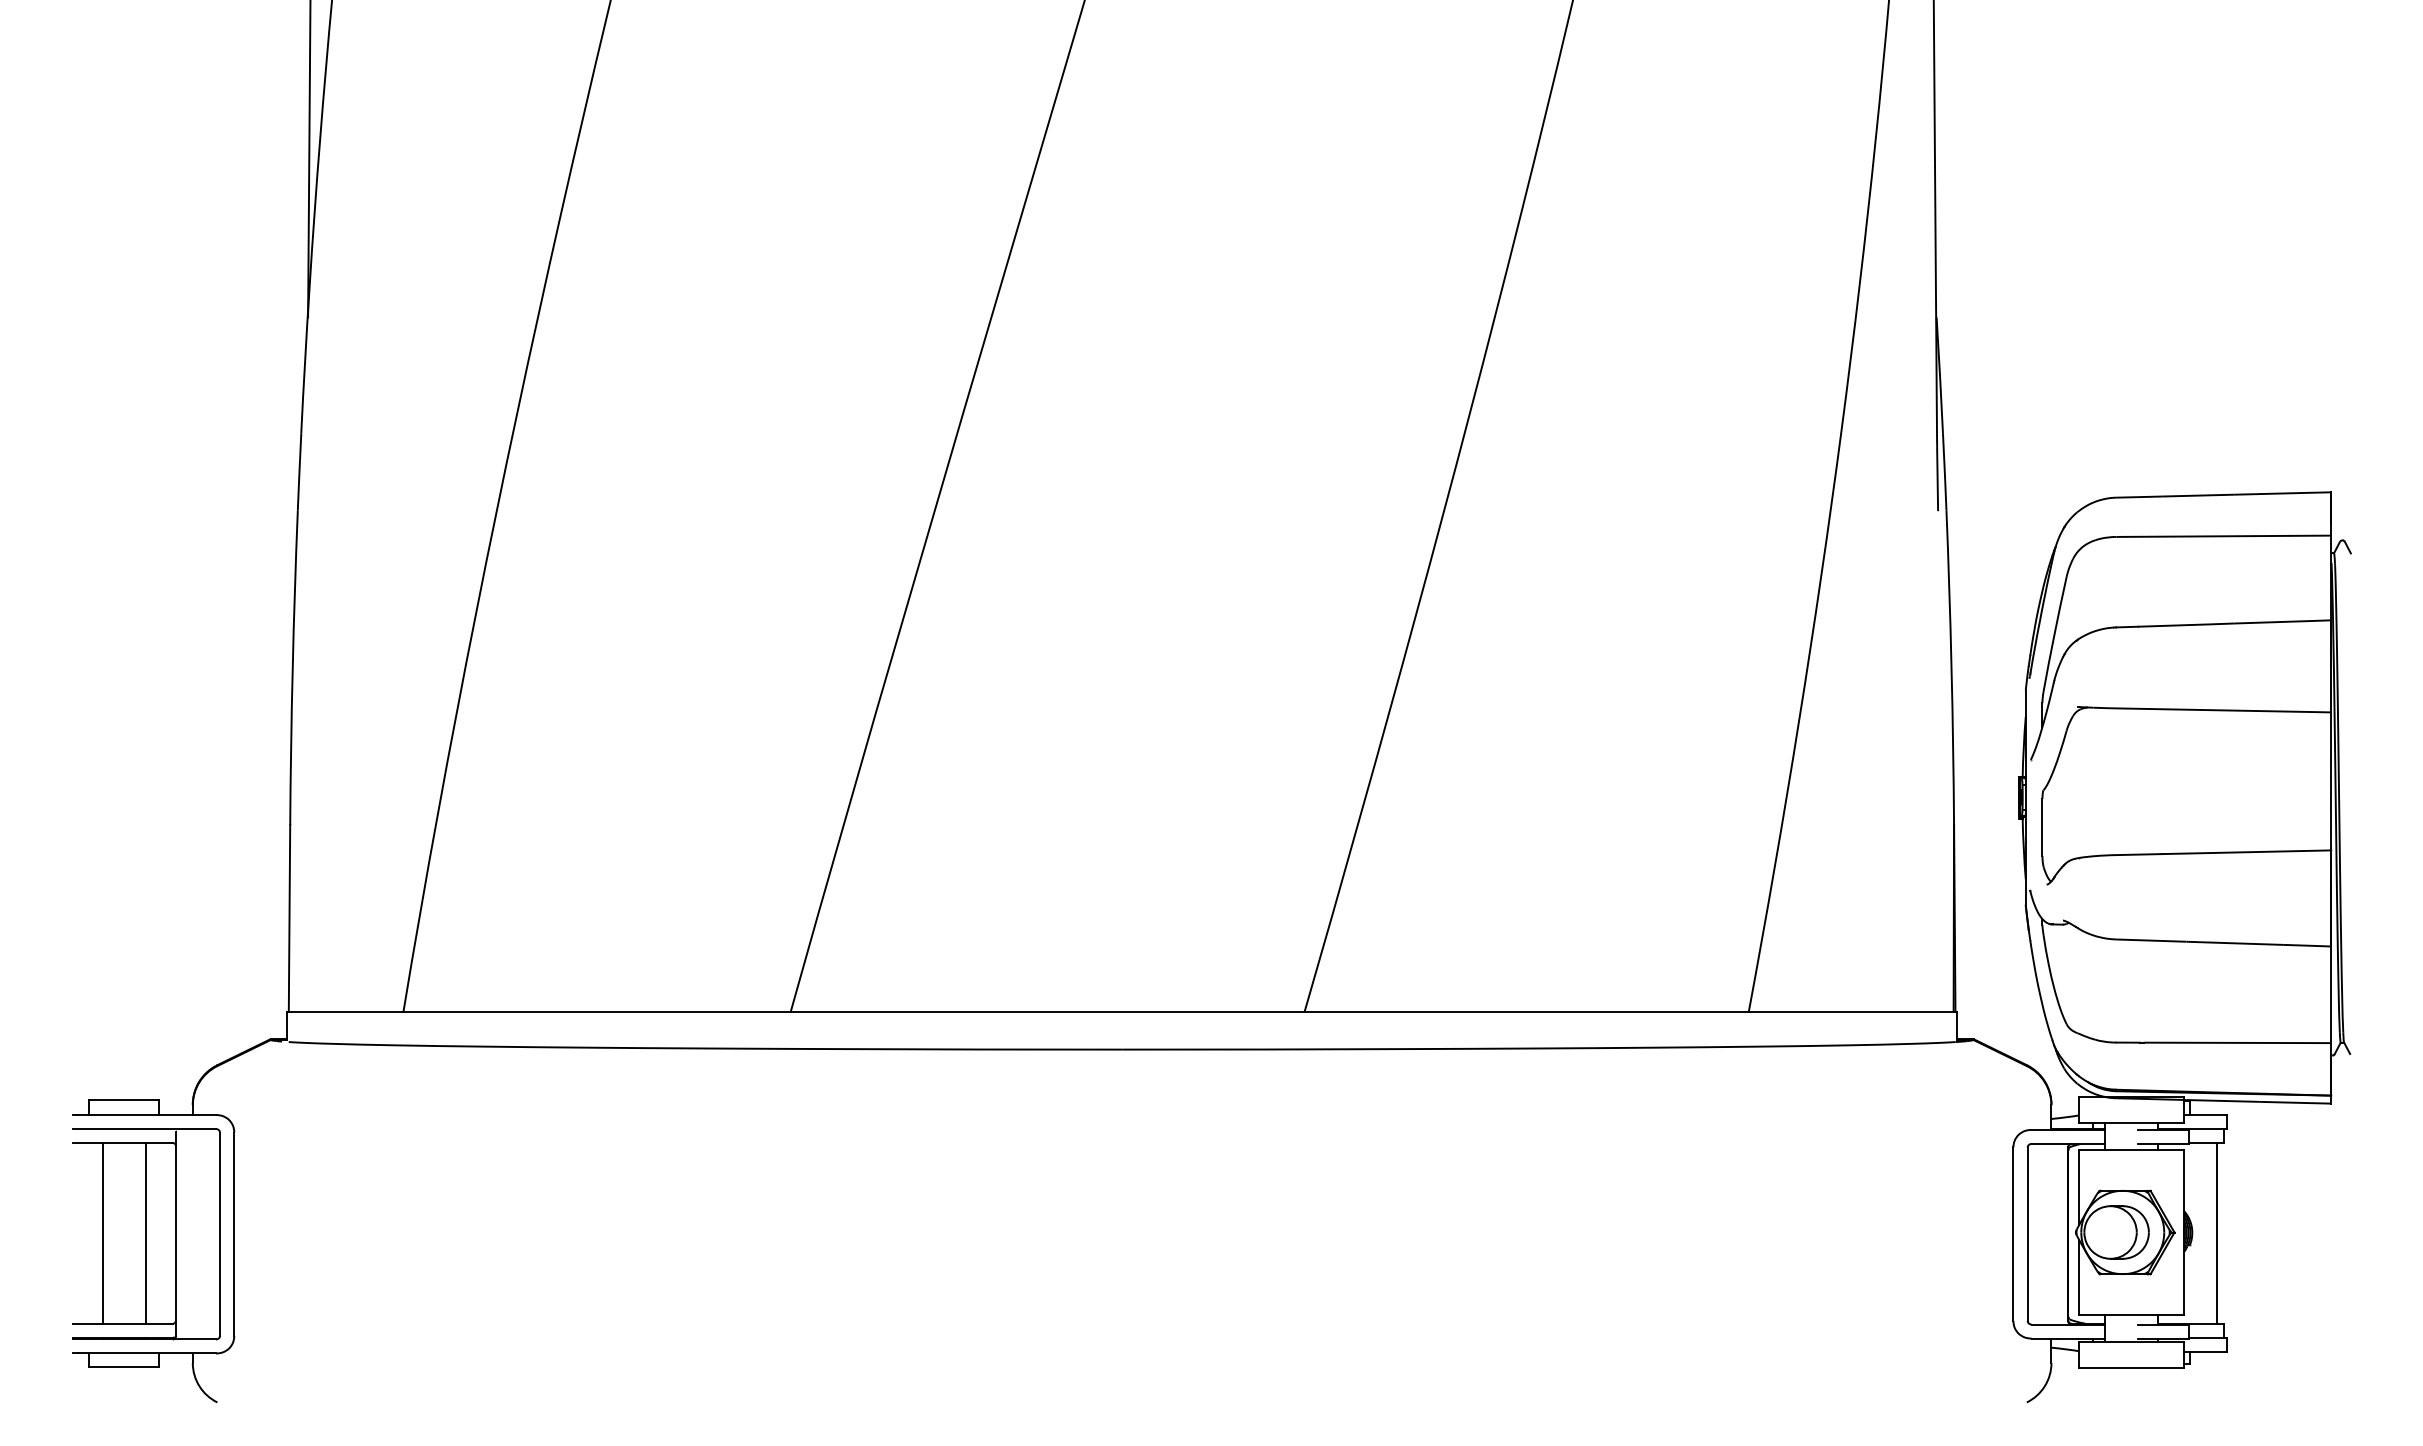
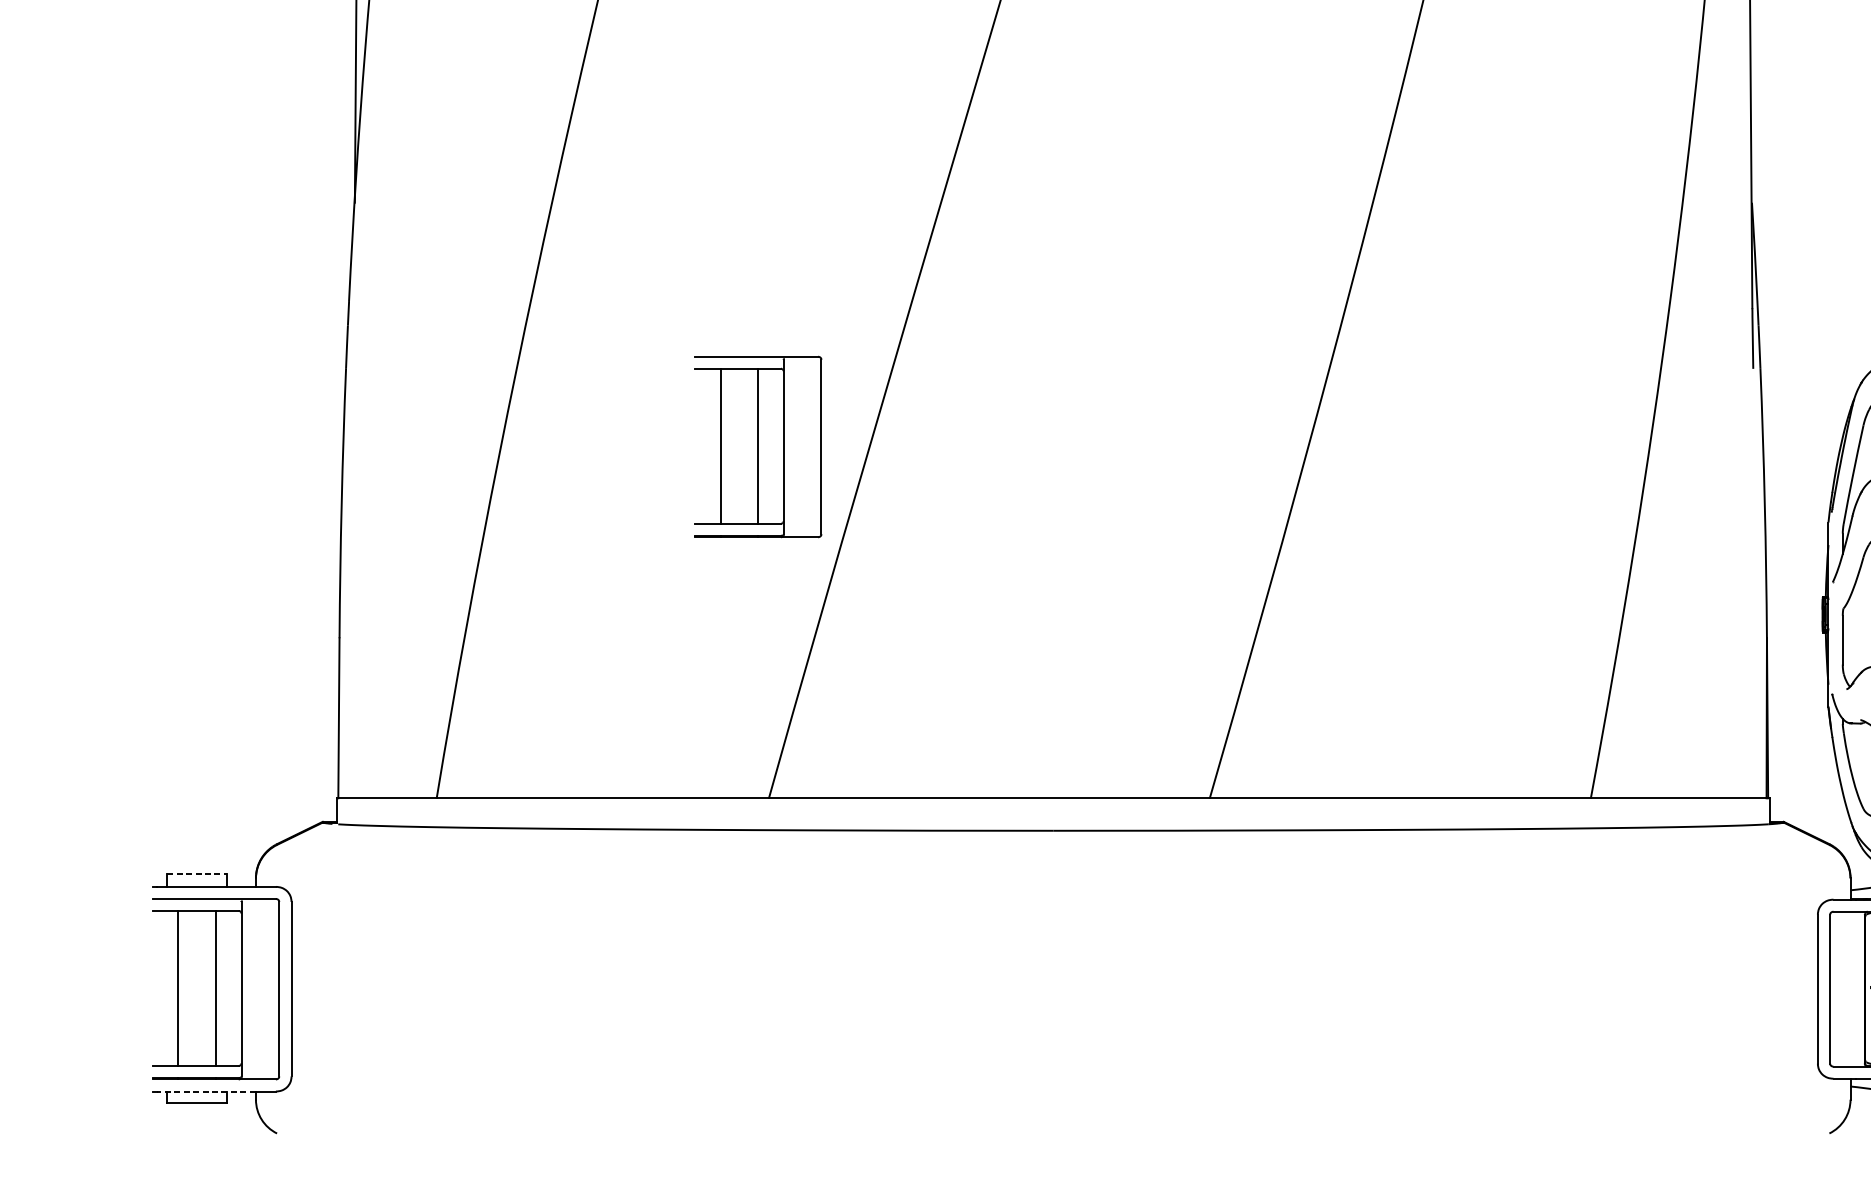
part: (778, 602) -> (758, 447), added
line: (124, 1100) -> (197, 874), solid -> dashed
line: (134, 1353) -> (205, 1091), solid -> dashed

